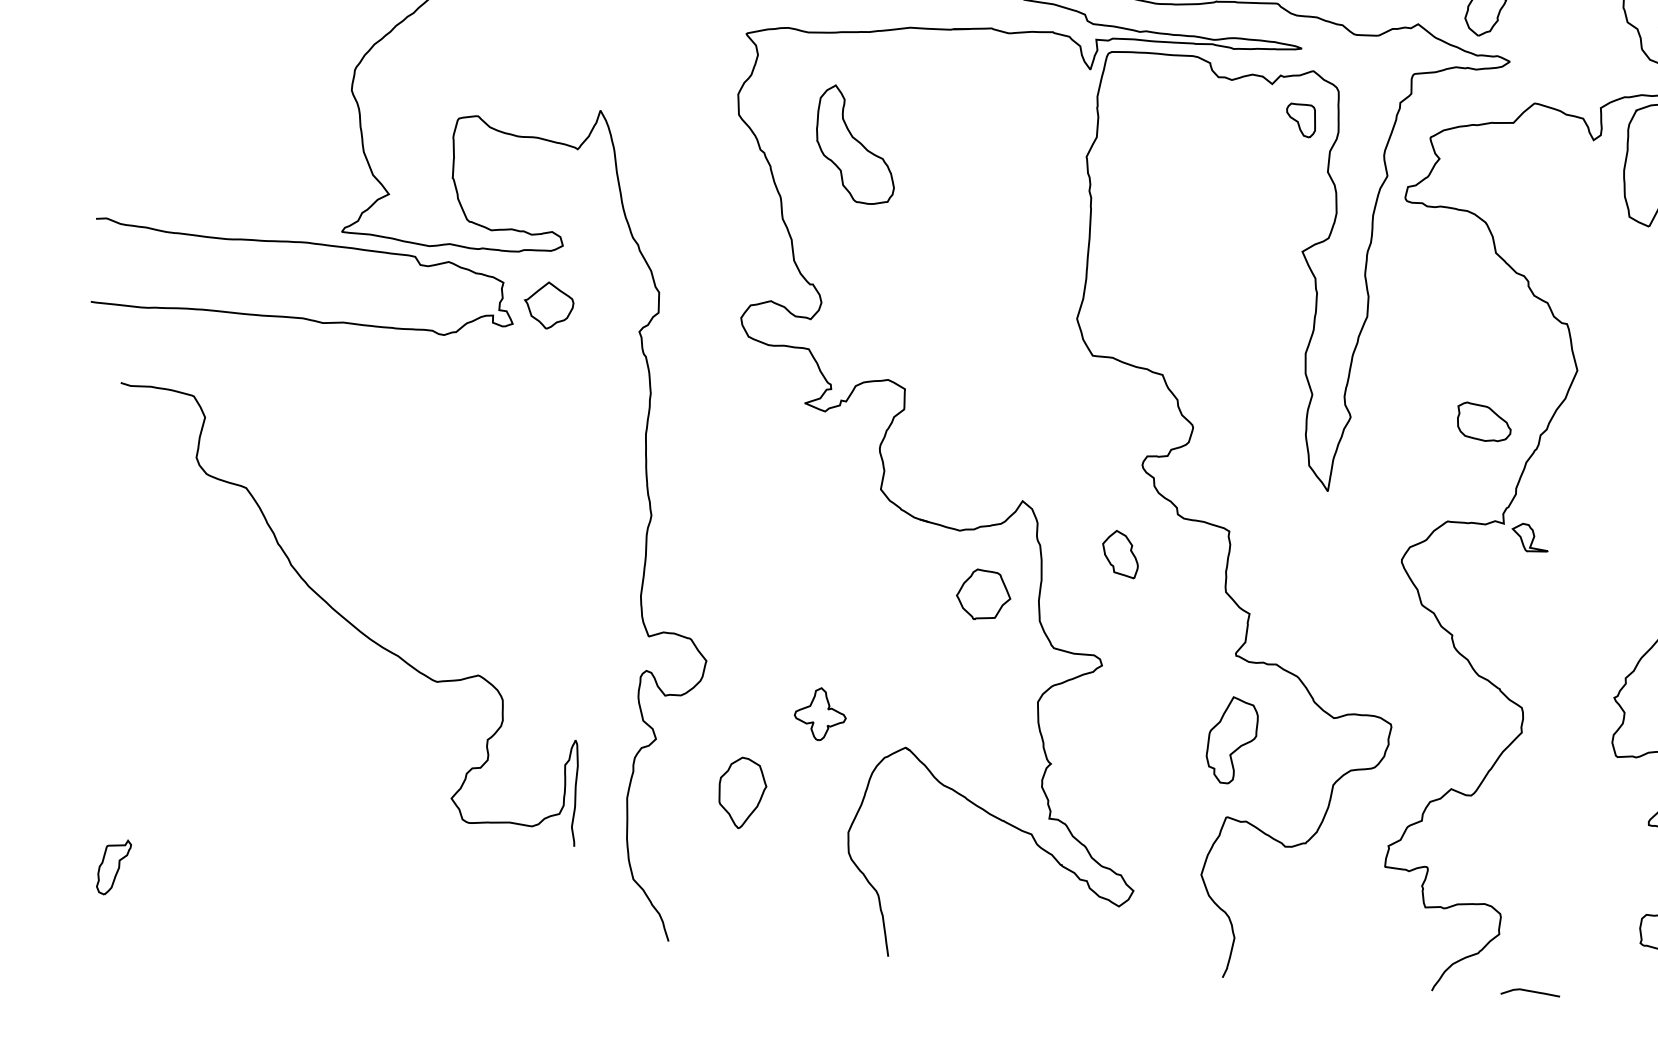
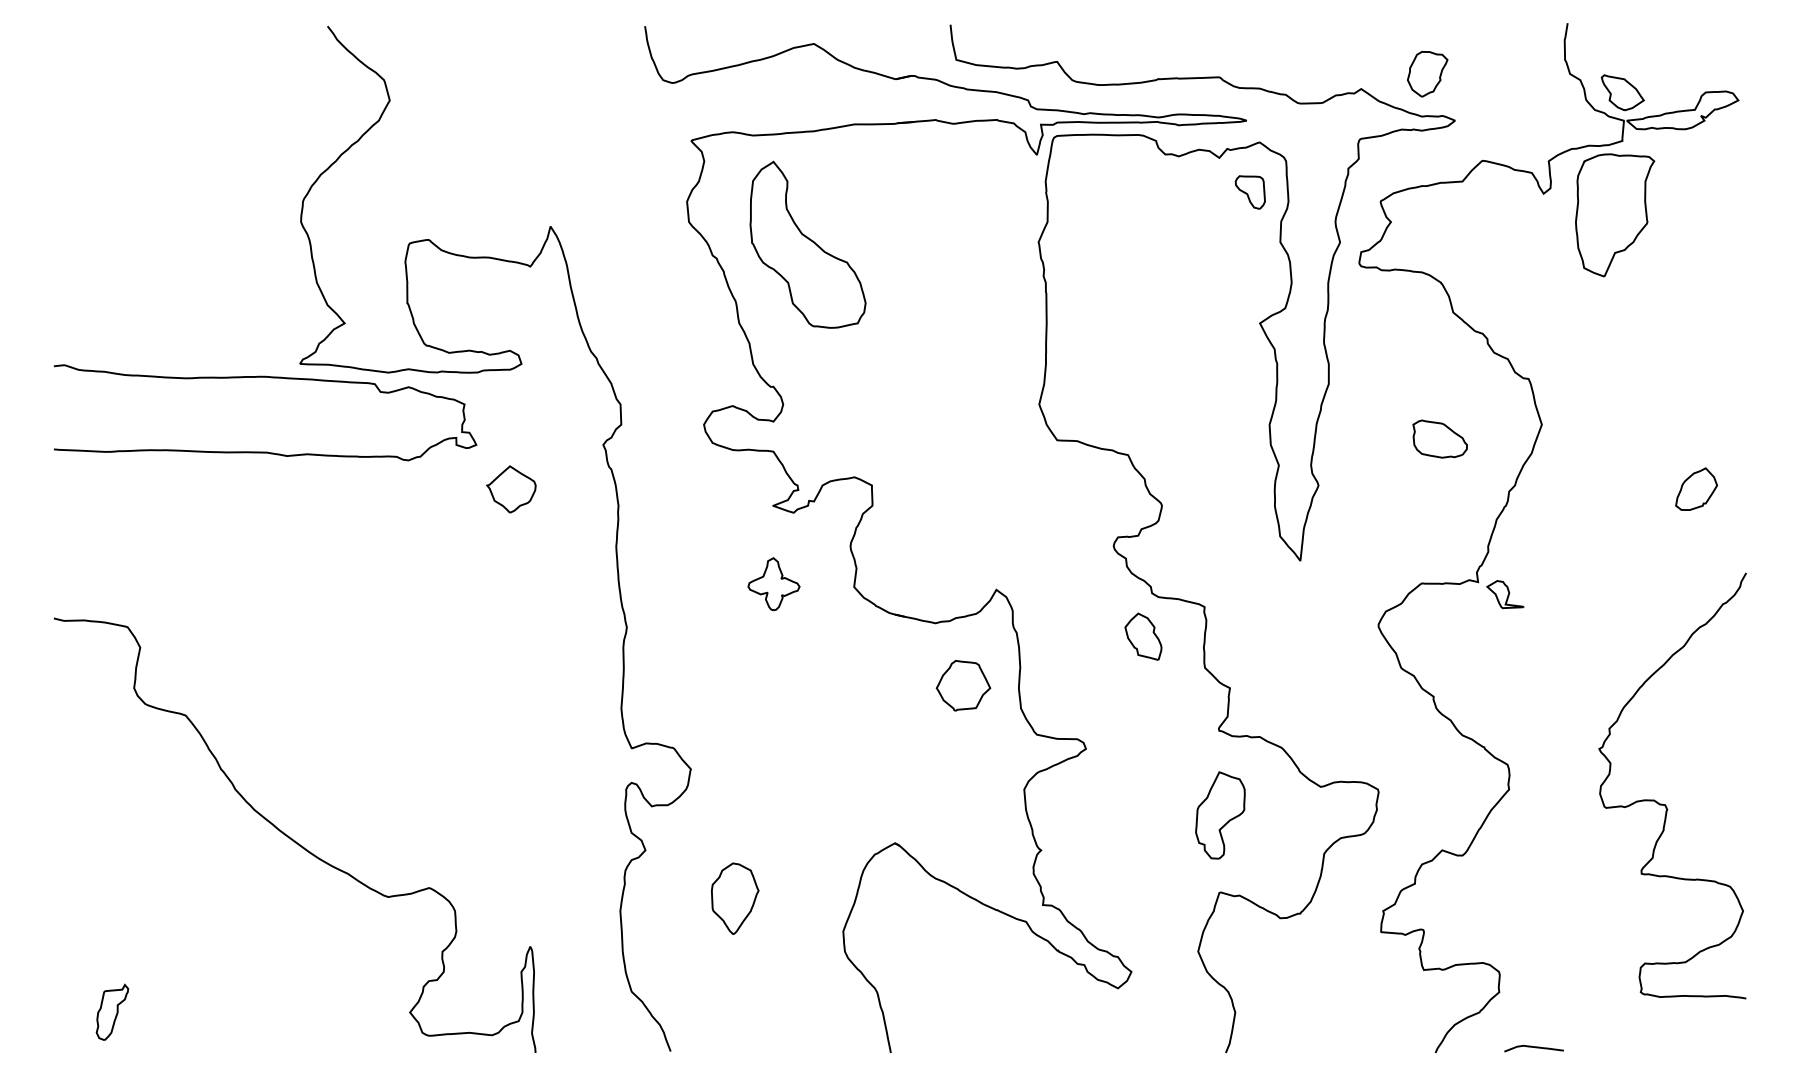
part: (855, 144) -> (807, 244), size x1.43
part: (549, 305) -> (511, 489), moved
part: (1483, 421) -> (1439, 438), moved
part: (1120, 554) -> (1143, 636), moved
curve: (345, 617) -> (292, 838), moved
part: (819, 714) -> (773, 584), moved

